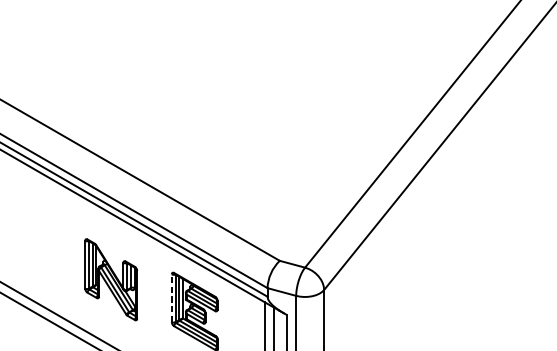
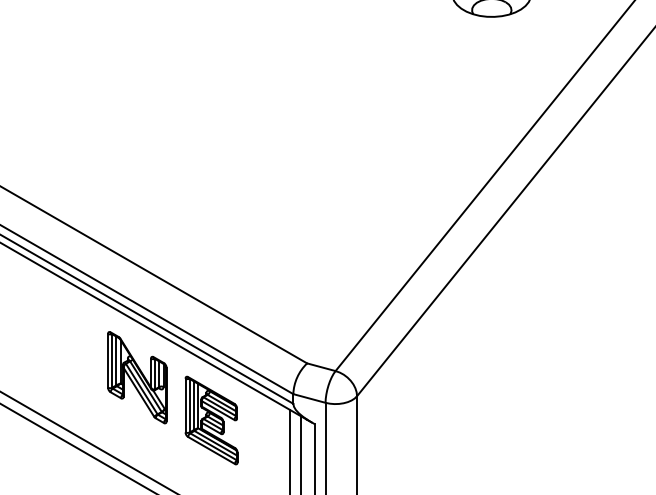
part: (111, 279) -> (137, 377), moved
line: (171, 298) -> (185, 405), dashed -> solid

